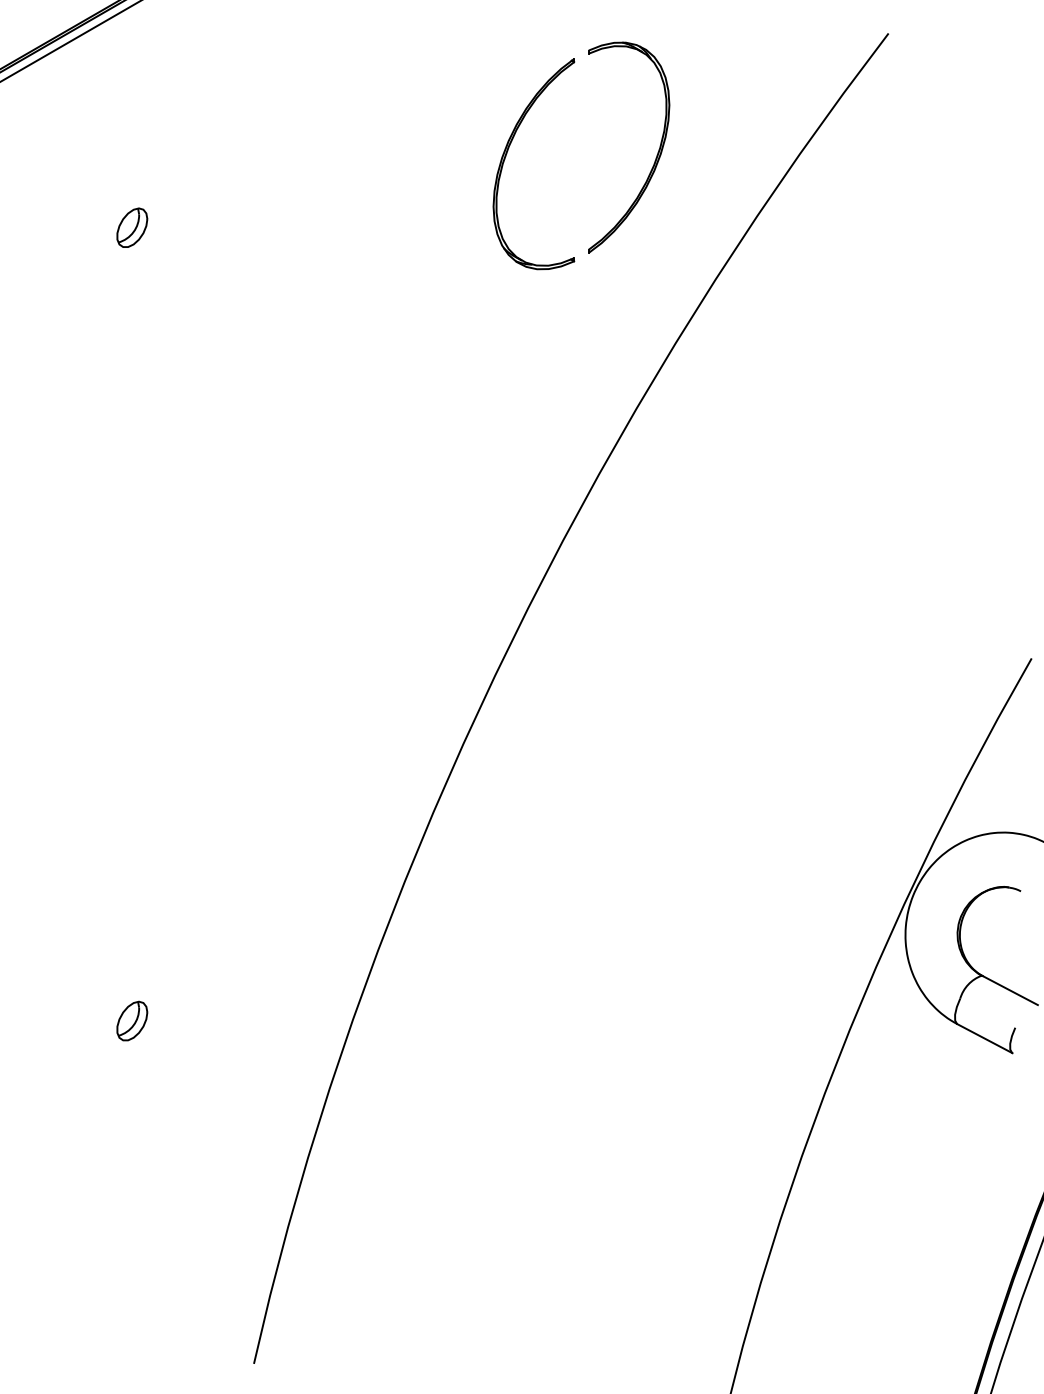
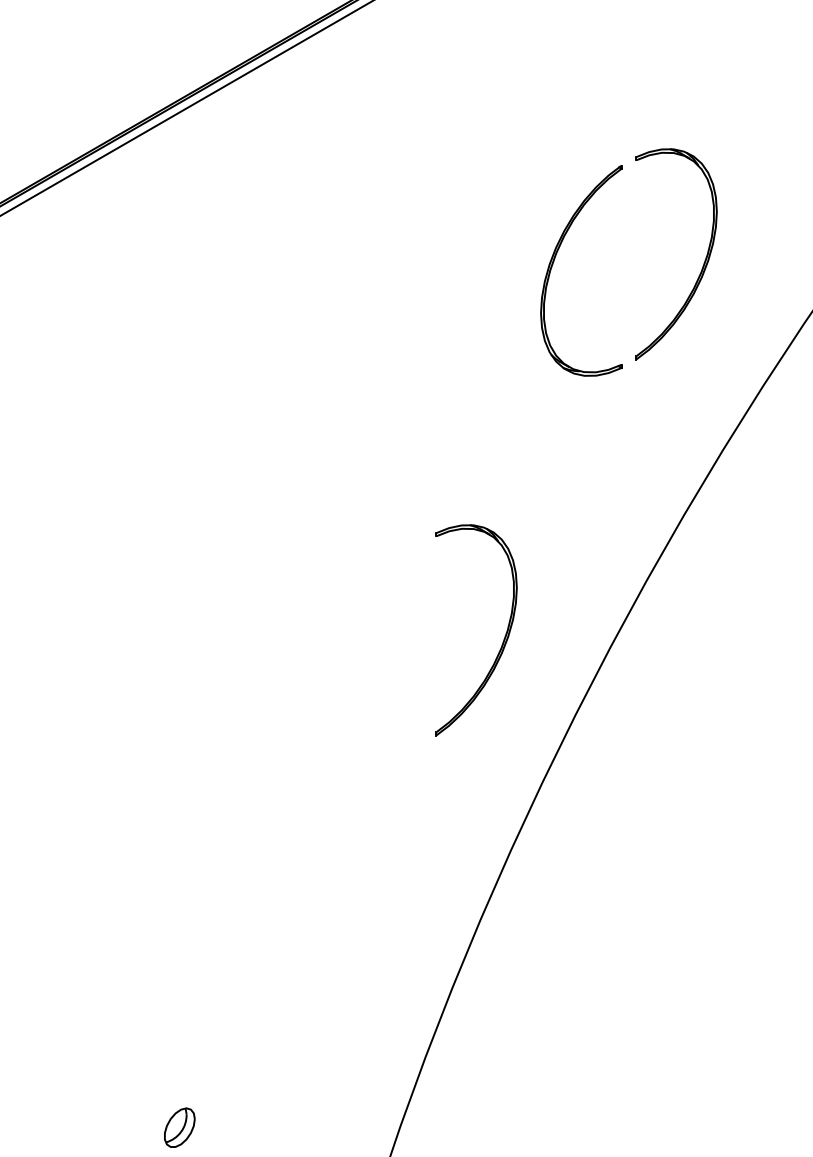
part: (132, 227) -> (179, 334), removed
part: (456, 531) -> (503, 638), added

